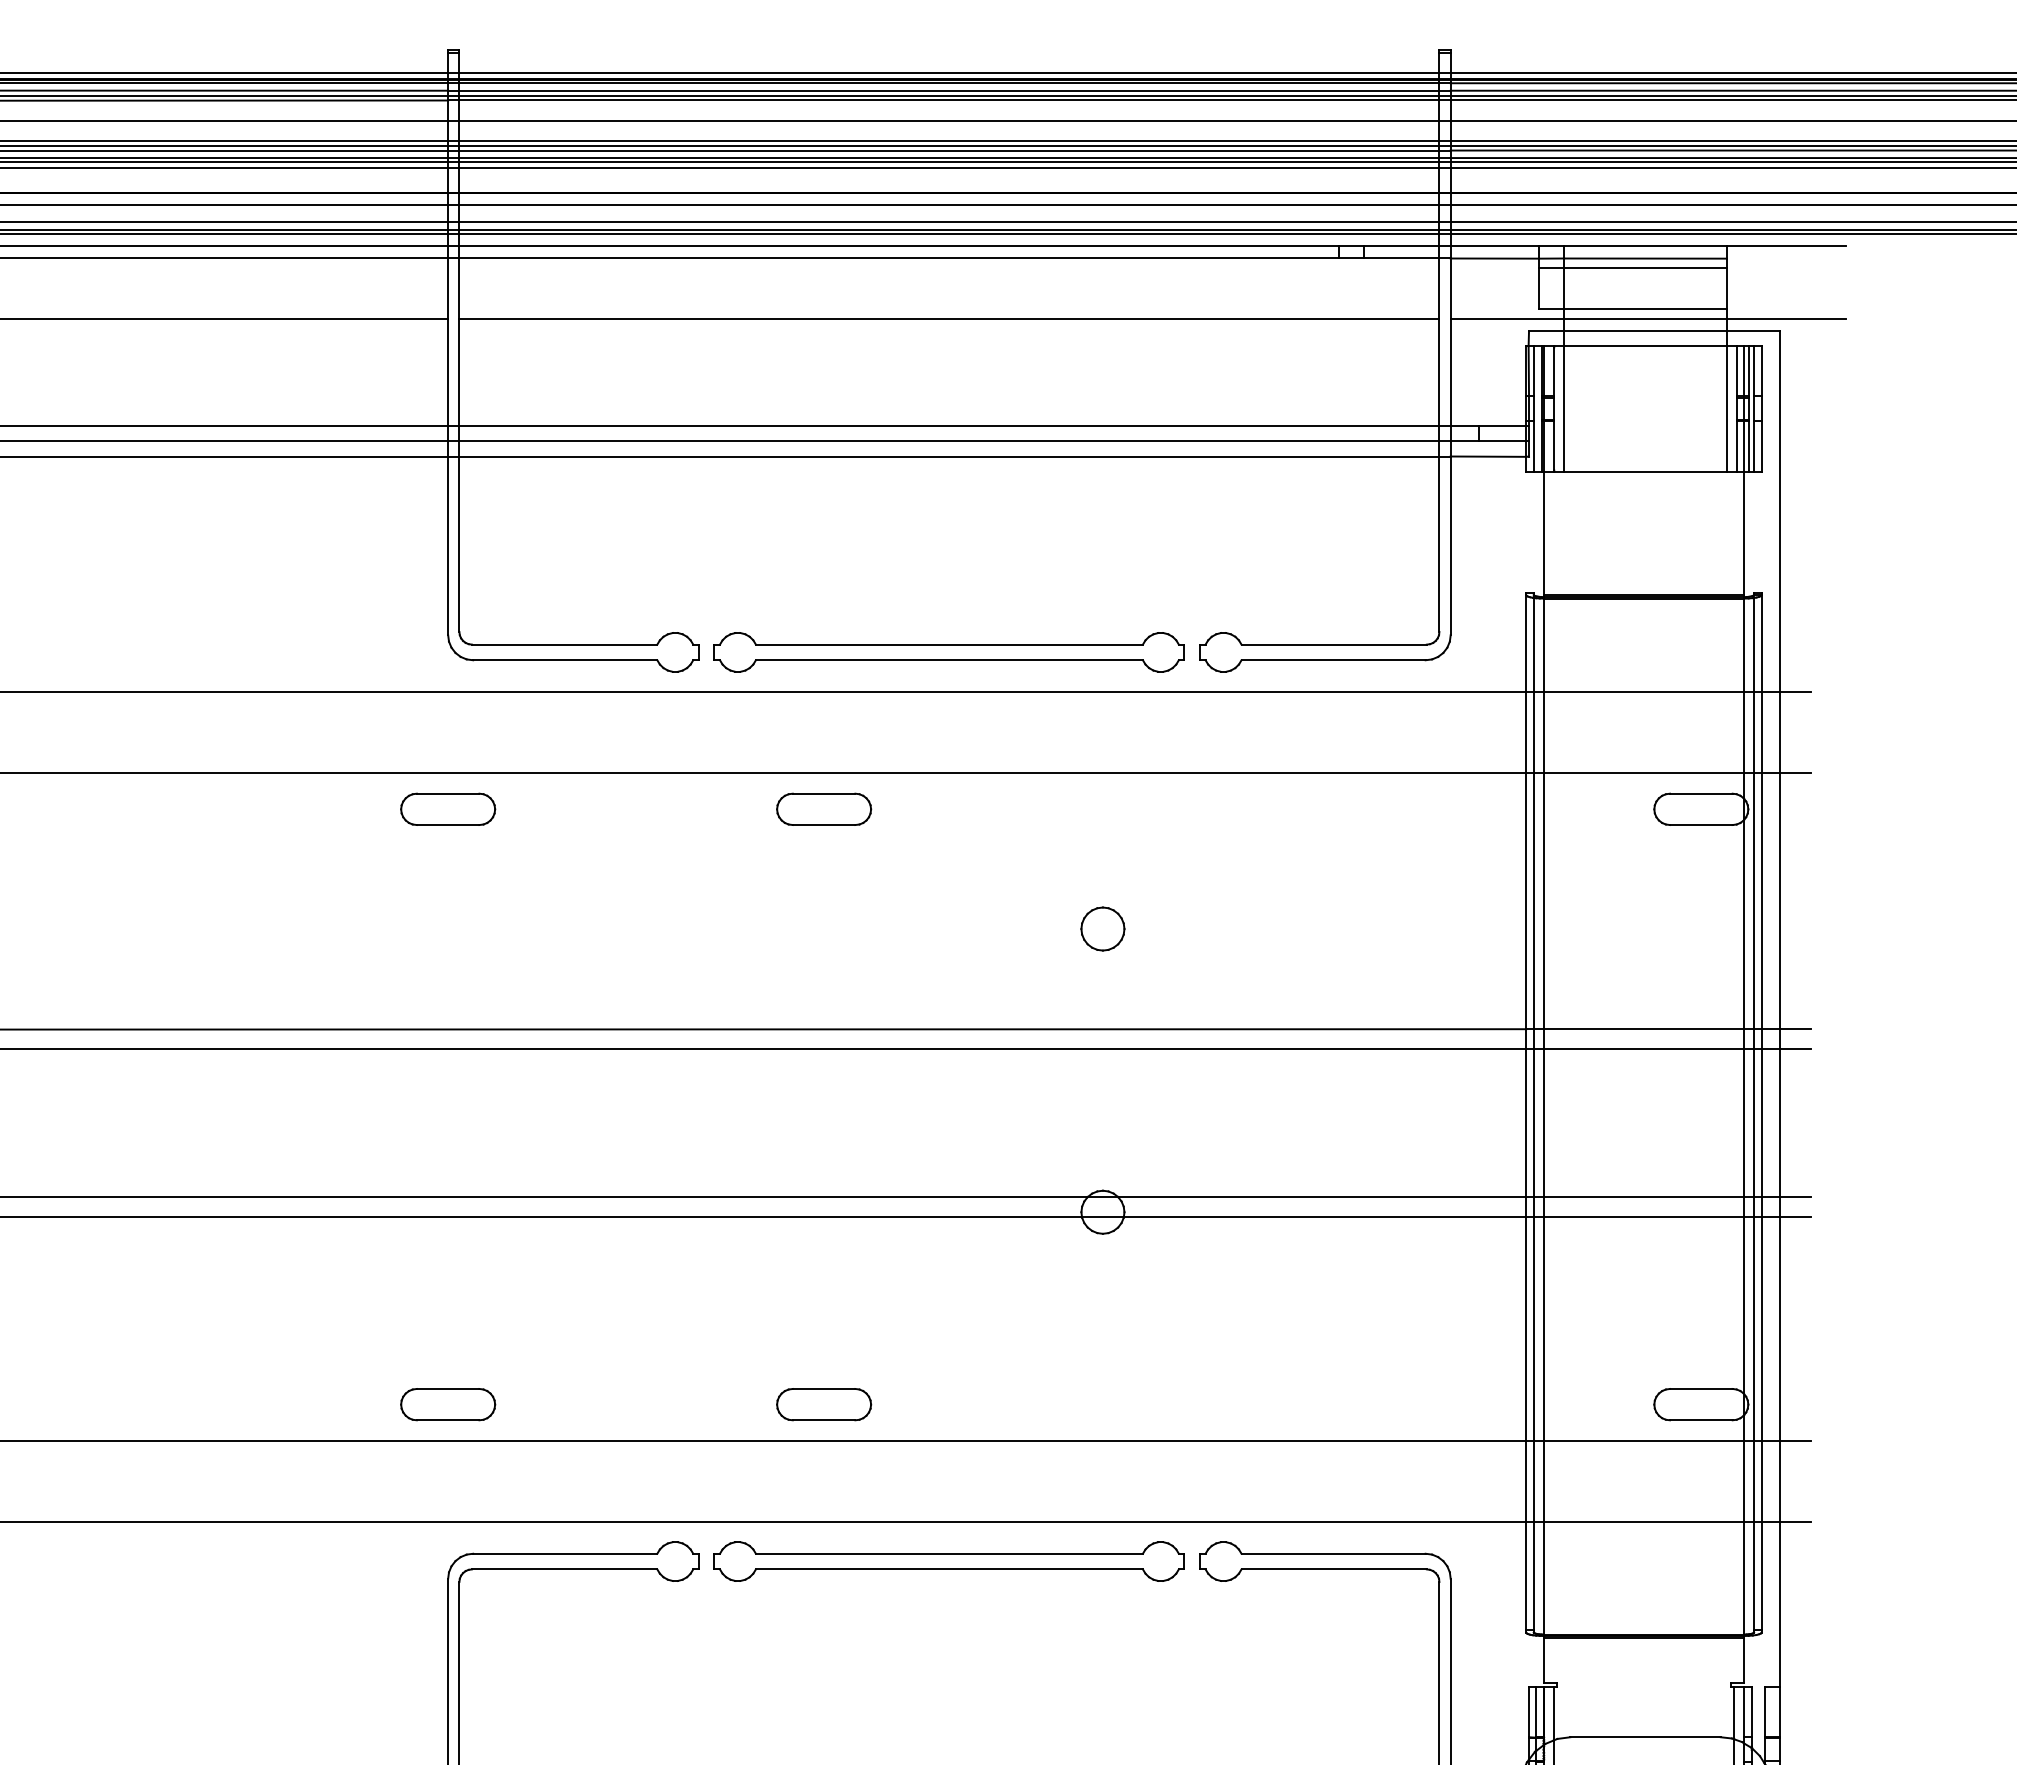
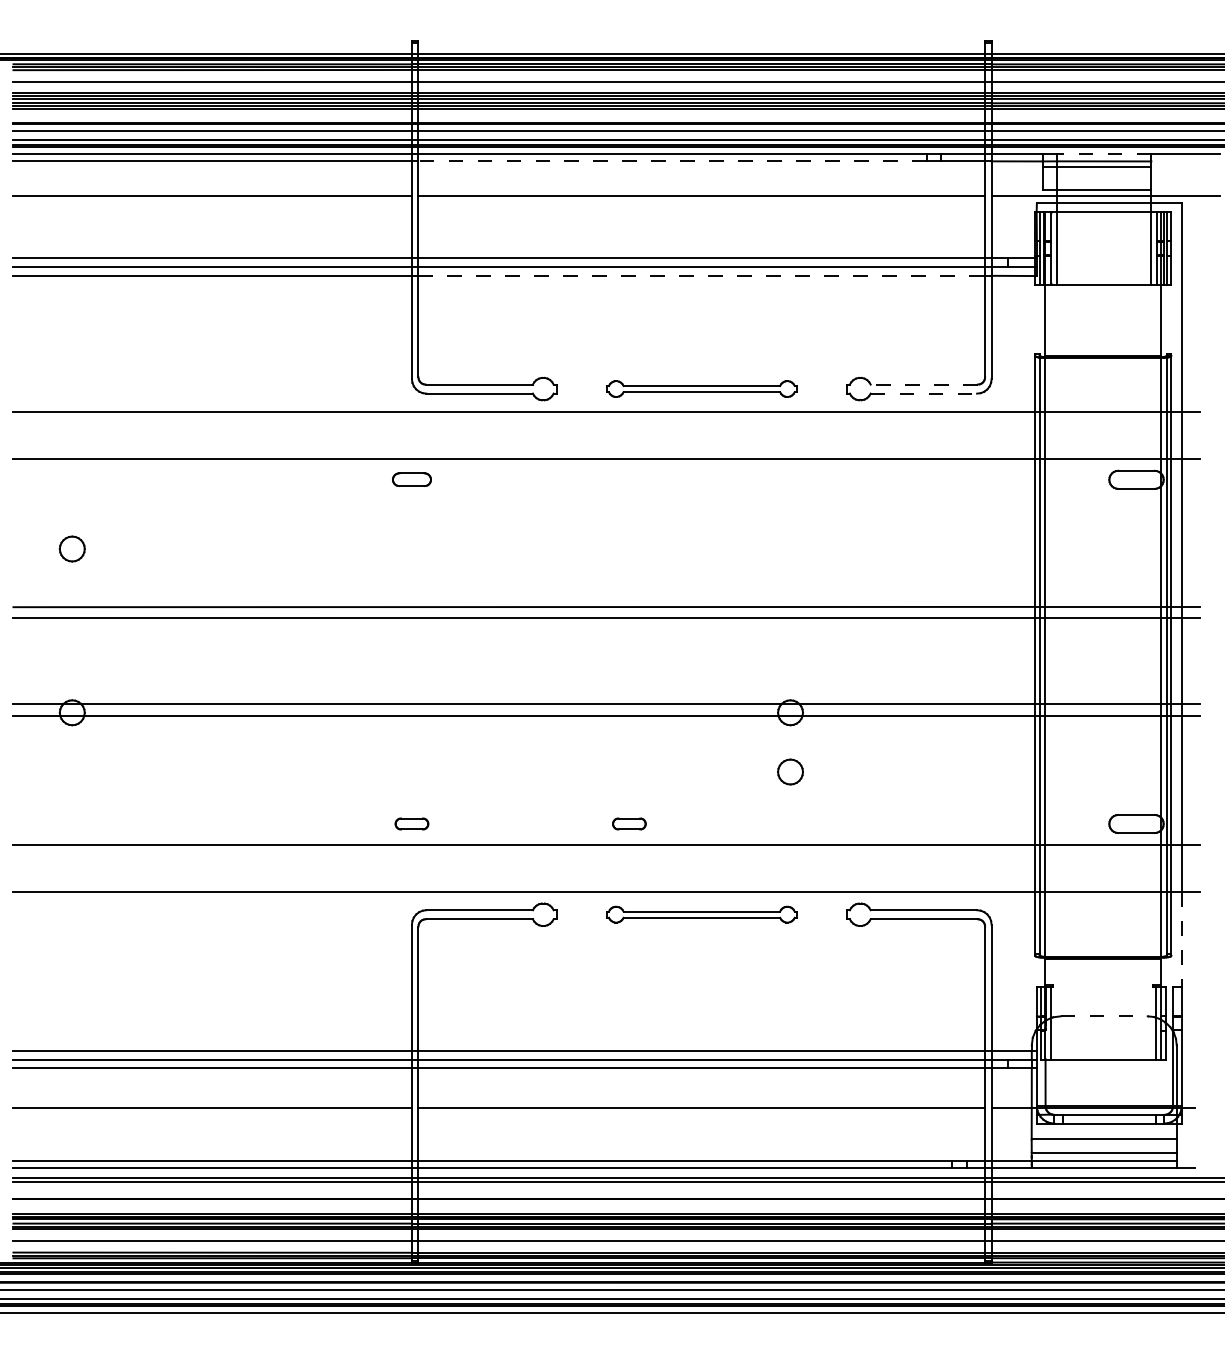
line: (1644, 246) -> (1103, 154), solid -> dashed
line: (898, 258) -> (672, 161), solid -> dashed
line: (950, 455) -> (702, 275), solid -> dashed
line: (1334, 644) -> (924, 384), solid -> dashed
part: (948, 651) -> (701, 388), size x0.7
line: (1334, 660) -> (924, 393), solid -> dashed
part: (447, 808) -> (411, 479), size x0.7
part: (824, 808) -> (629, 479), removed
part: (1102, 928) -> (790, 771), moved
part: (447, 1403) -> (411, 823), size x0.6
part: (824, 1403) -> (629, 823), size x0.6
part: (948, 1561) -> (701, 914), size x0.7
line: (1779, 1604) -> (1181, 939), solid -> dashed
line: (1645, 1737) -> (1104, 1016), solid -> dashed

